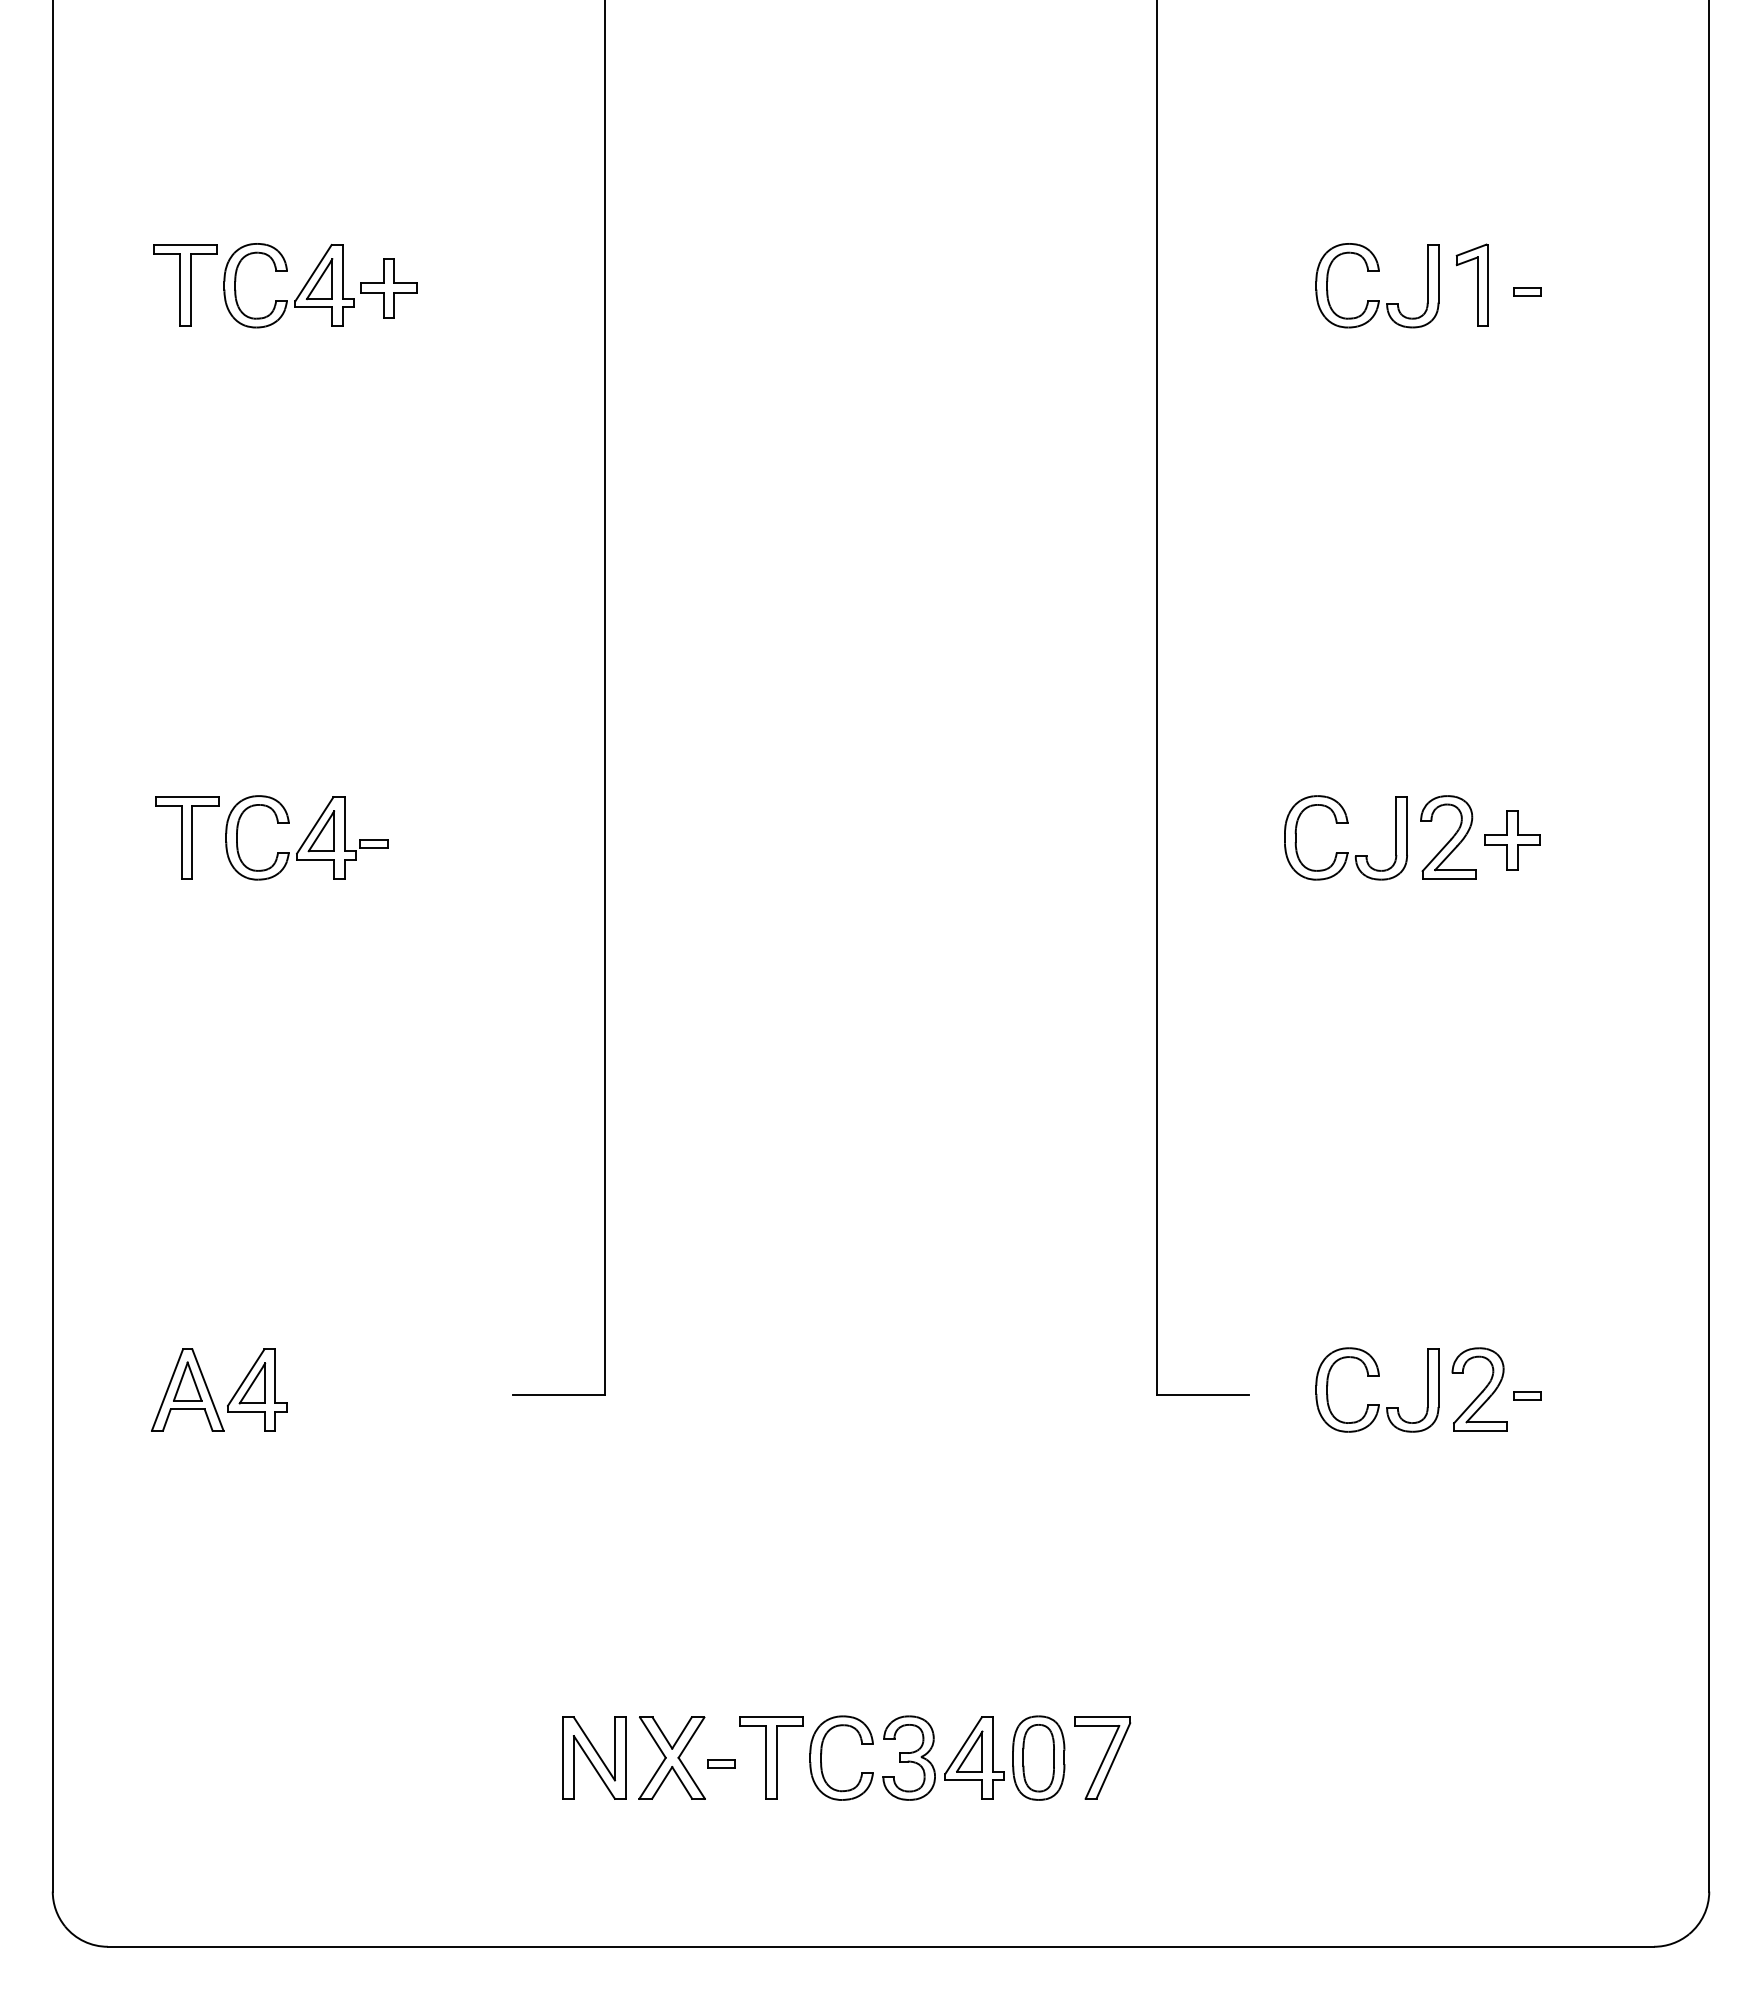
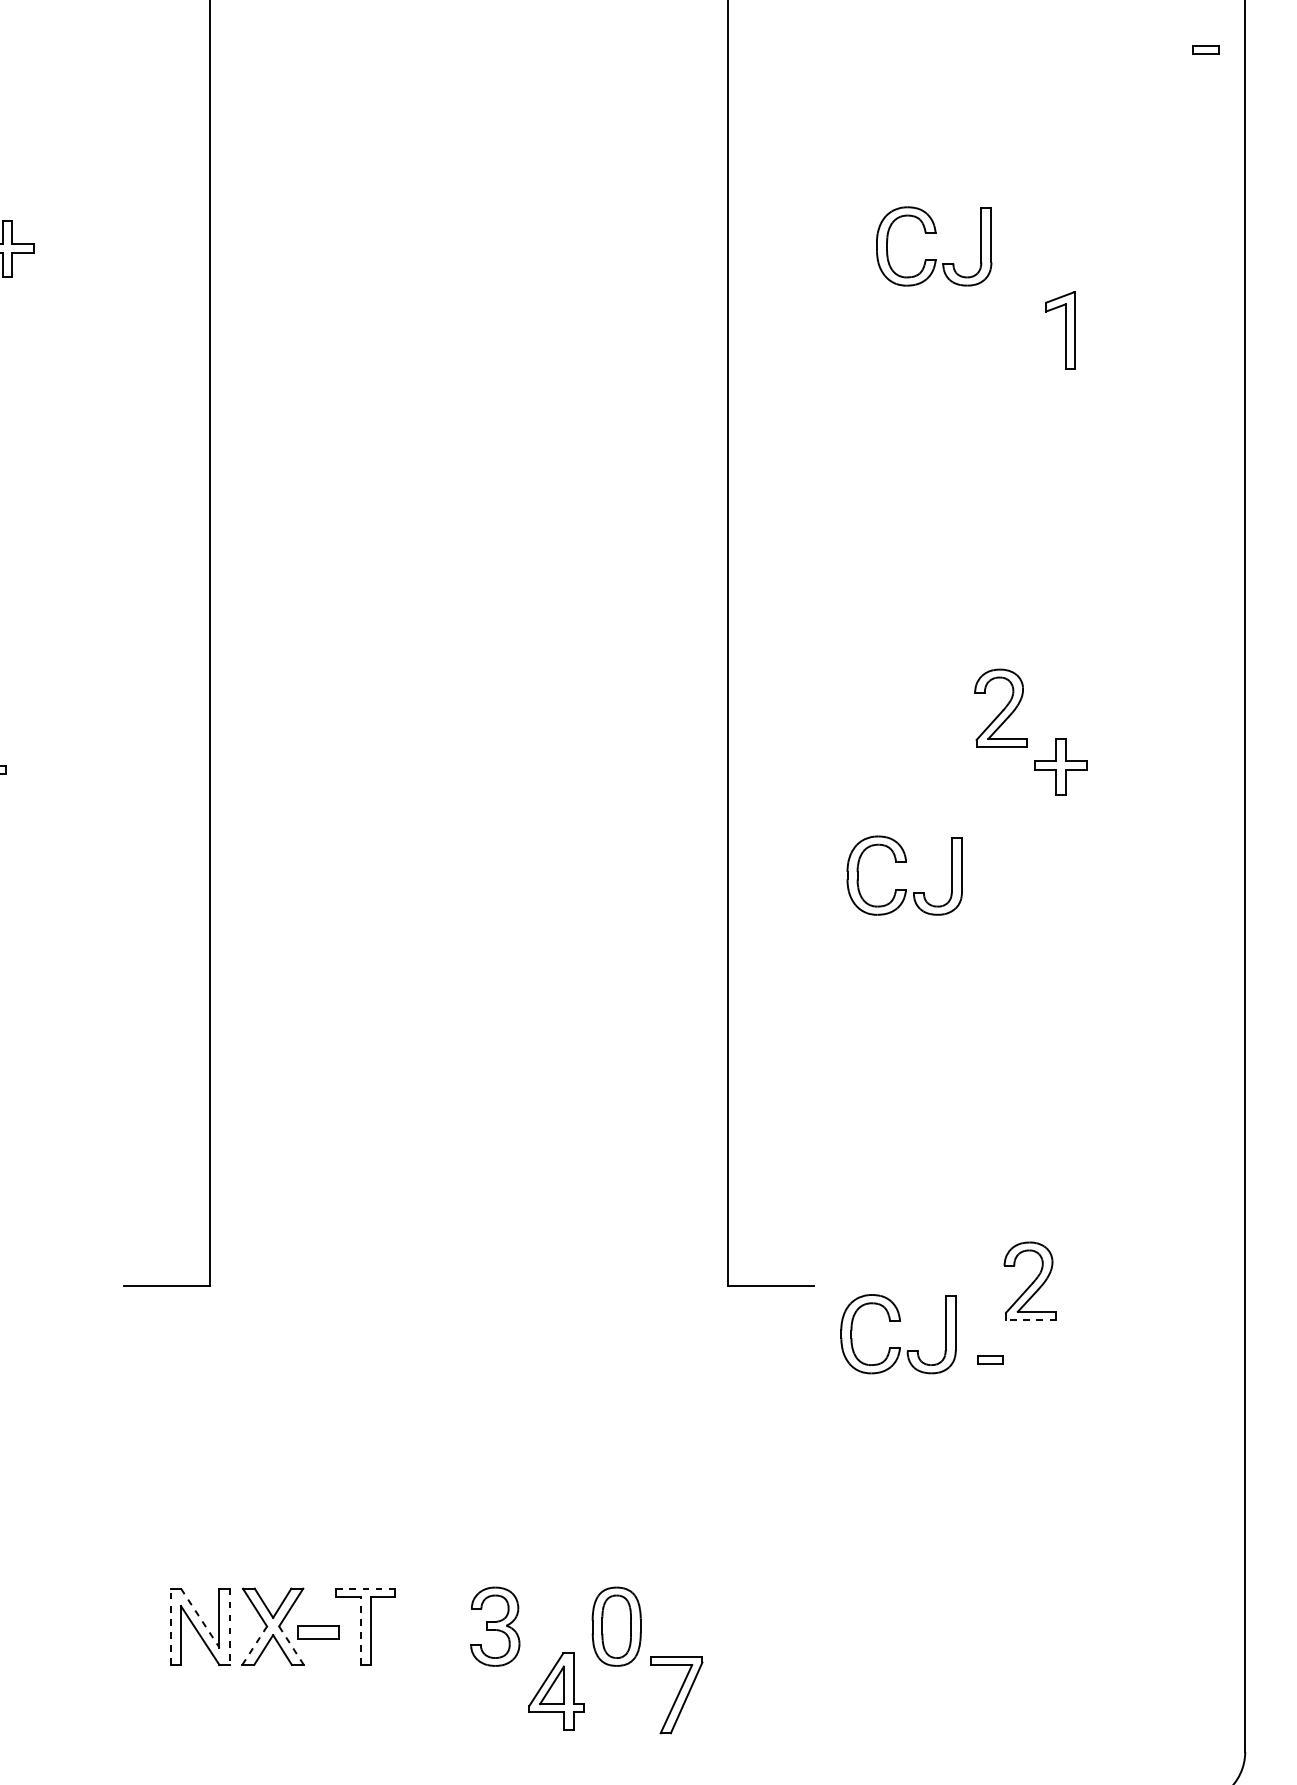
part: (1471, 284) -> (1059, 329), moved
part: (1527, 291) -> (1206, 49), moved
part: (1345, 823) -> (904, 862), moved
part: (1448, 837) -> (1000, 708), moved
part: (1377, 1376) -> (898, 1321), moved
part: (1527, 1395) -> (990, 1358), moved
line: (1480, 1430) -> (1030, 1319), solid -> dashed
line: (771, 1717) -> (366, 1588), solid -> dashed
line: (594, 1748) -> (200, 1617), solid -> dashed
part: (822, 1753) -> (414, 1622), removed
part: (974, 1757) -> (556, 1690), moved
part: (1102, 1757) -> (676, 1694), moved
line: (563, 1758) -> (171, 1627), solid -> dashed
line: (625, 1758) -> (229, 1627), solid -> dashed
line: (765, 1762) -> (360, 1630), solid -> dashed
part: (721, 1763) -> (319, 1631), size x1.6
line: (652, 1777) -> (254, 1644), solid -> dashed
line: (692, 1778) -> (292, 1645), solid -> dashed

